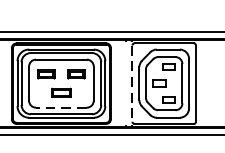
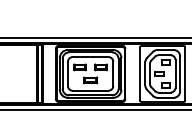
line: (132, 83) -> (140, 73), dashed -> solid
line: (61, 107) -> (90, 90), dashed -> solid

